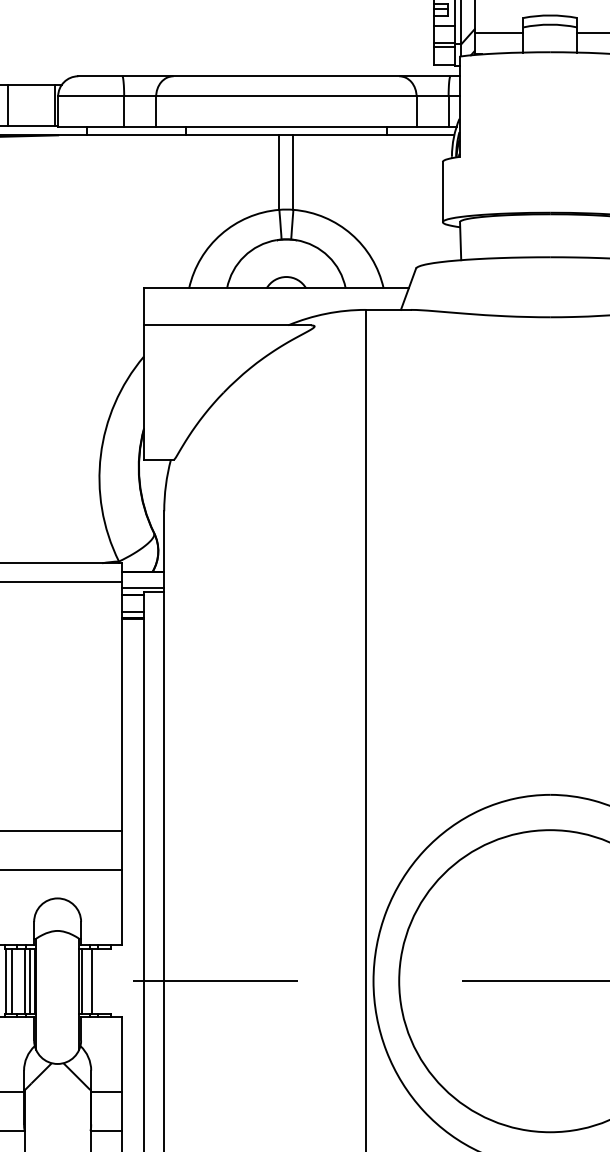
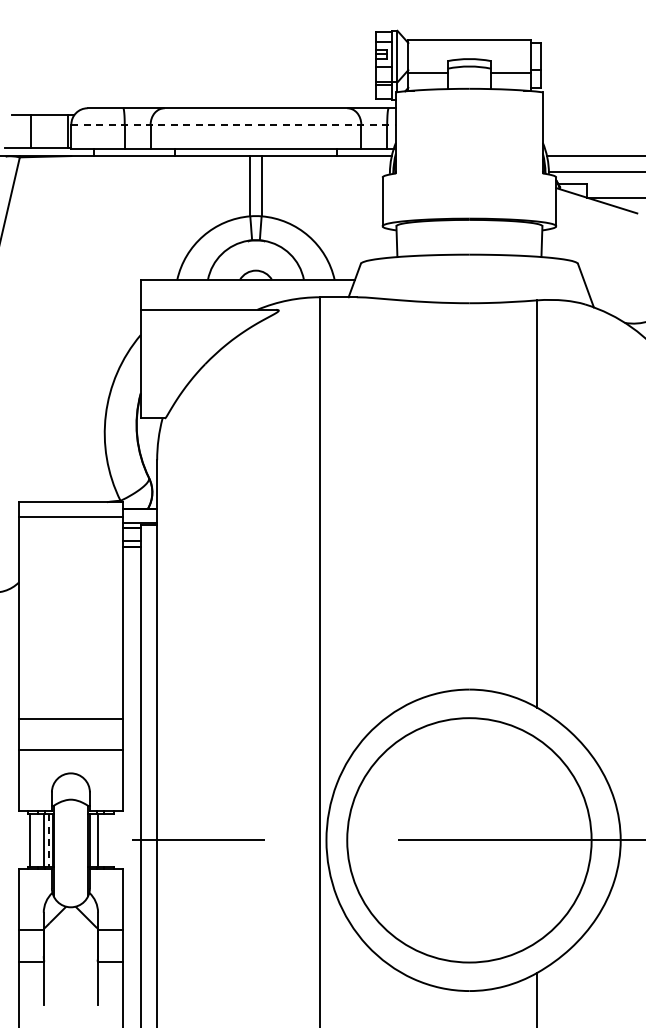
line: (259, 96) -> (234, 124), solid -> dashed
line: (11, 981) -> (33, 840), removed
line: (29, 981) -> (48, 840), solid -> dashed

